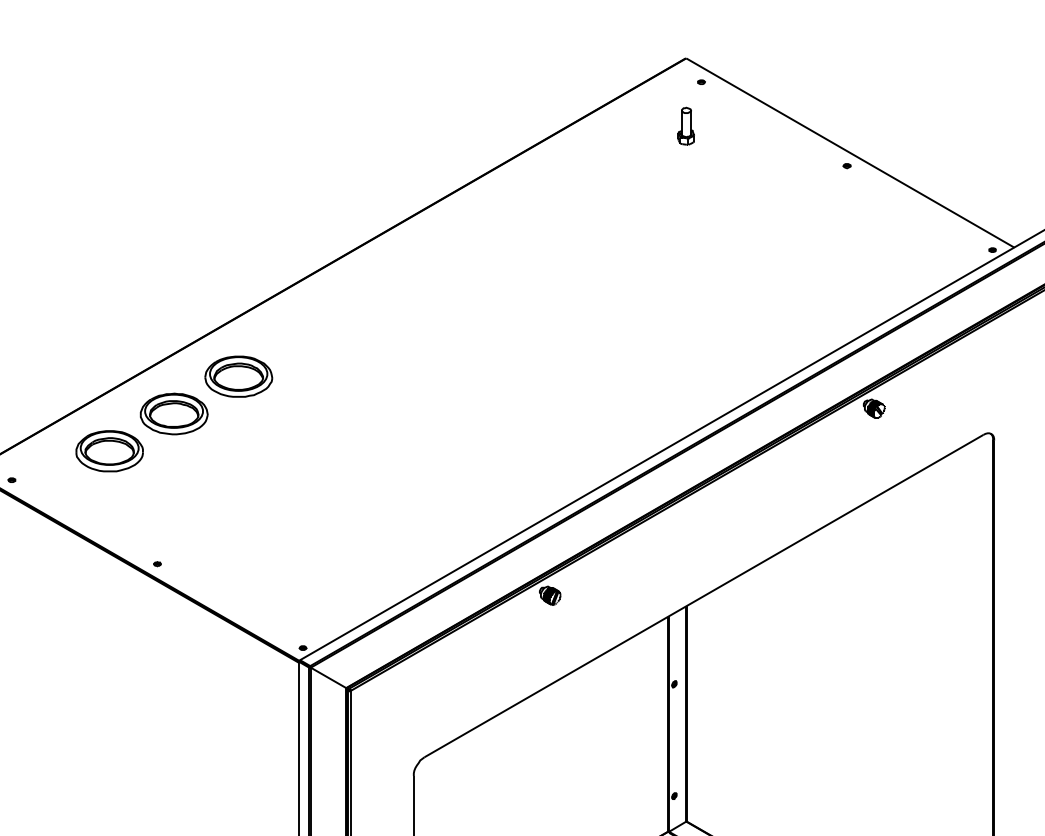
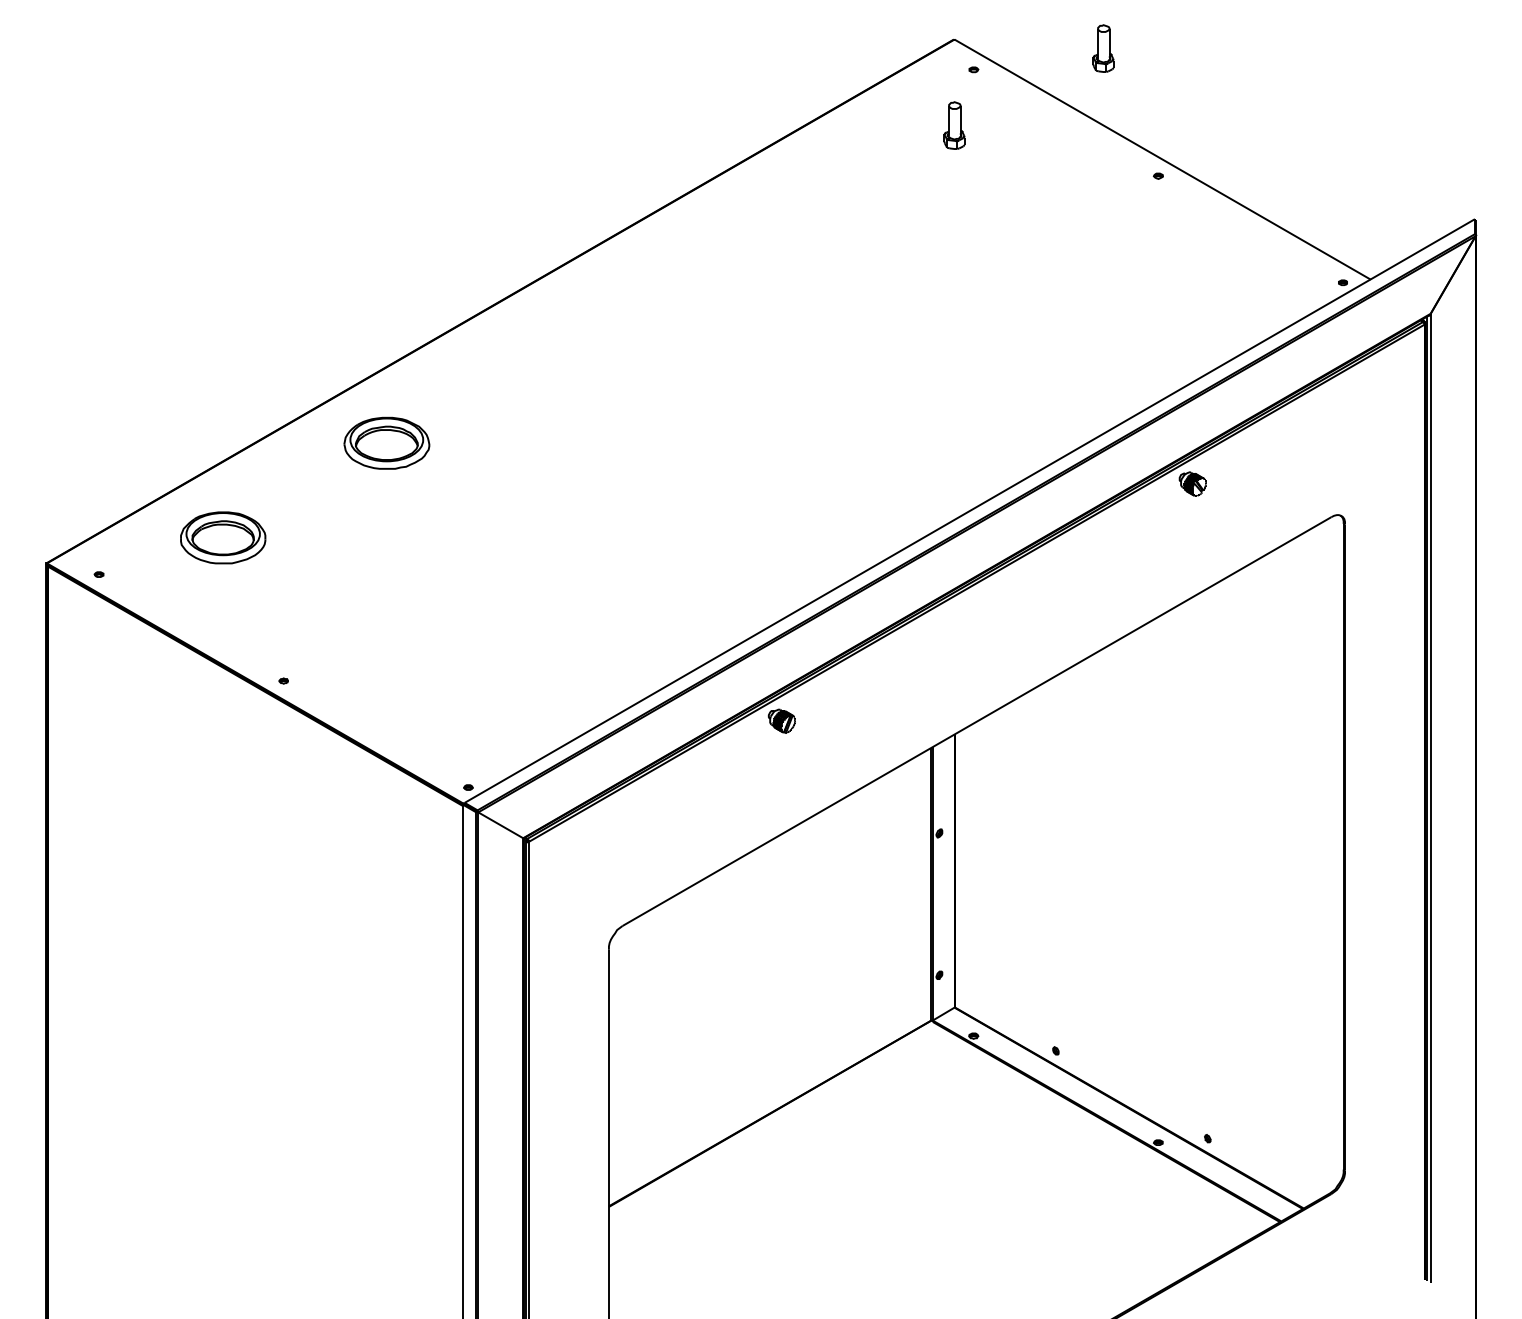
part: (803, 65) -> (1103, 48), added
part: (173, 413) -> (304, 490), removed

